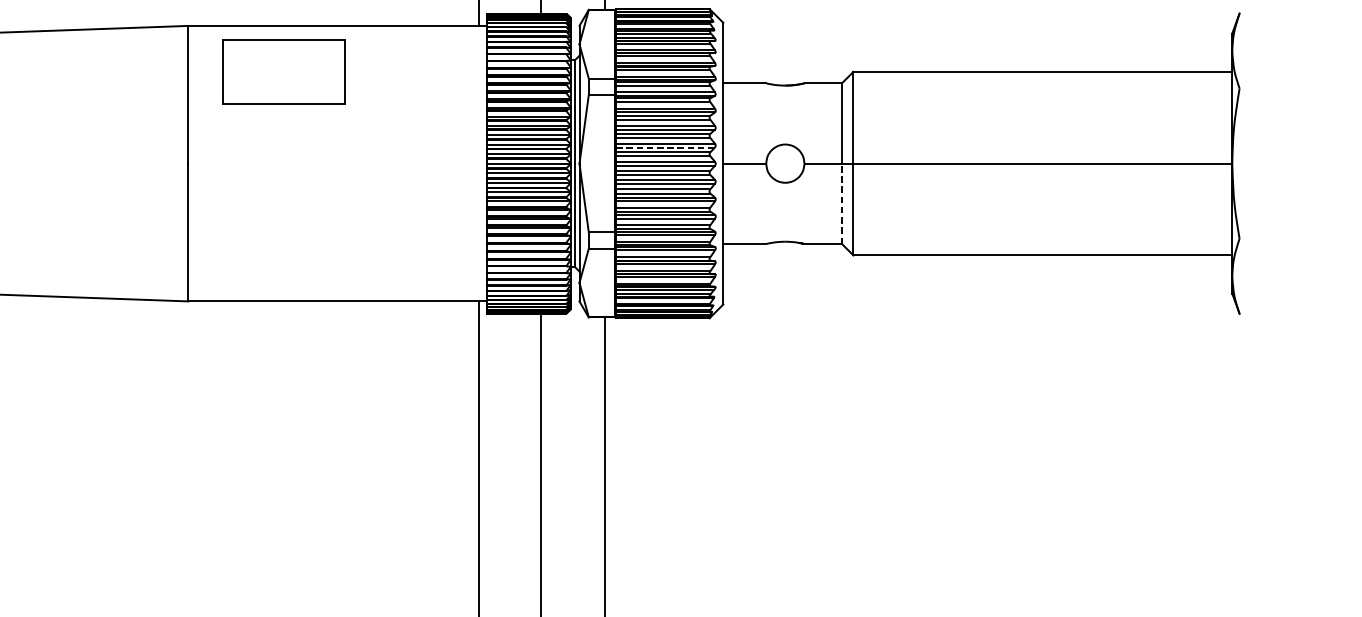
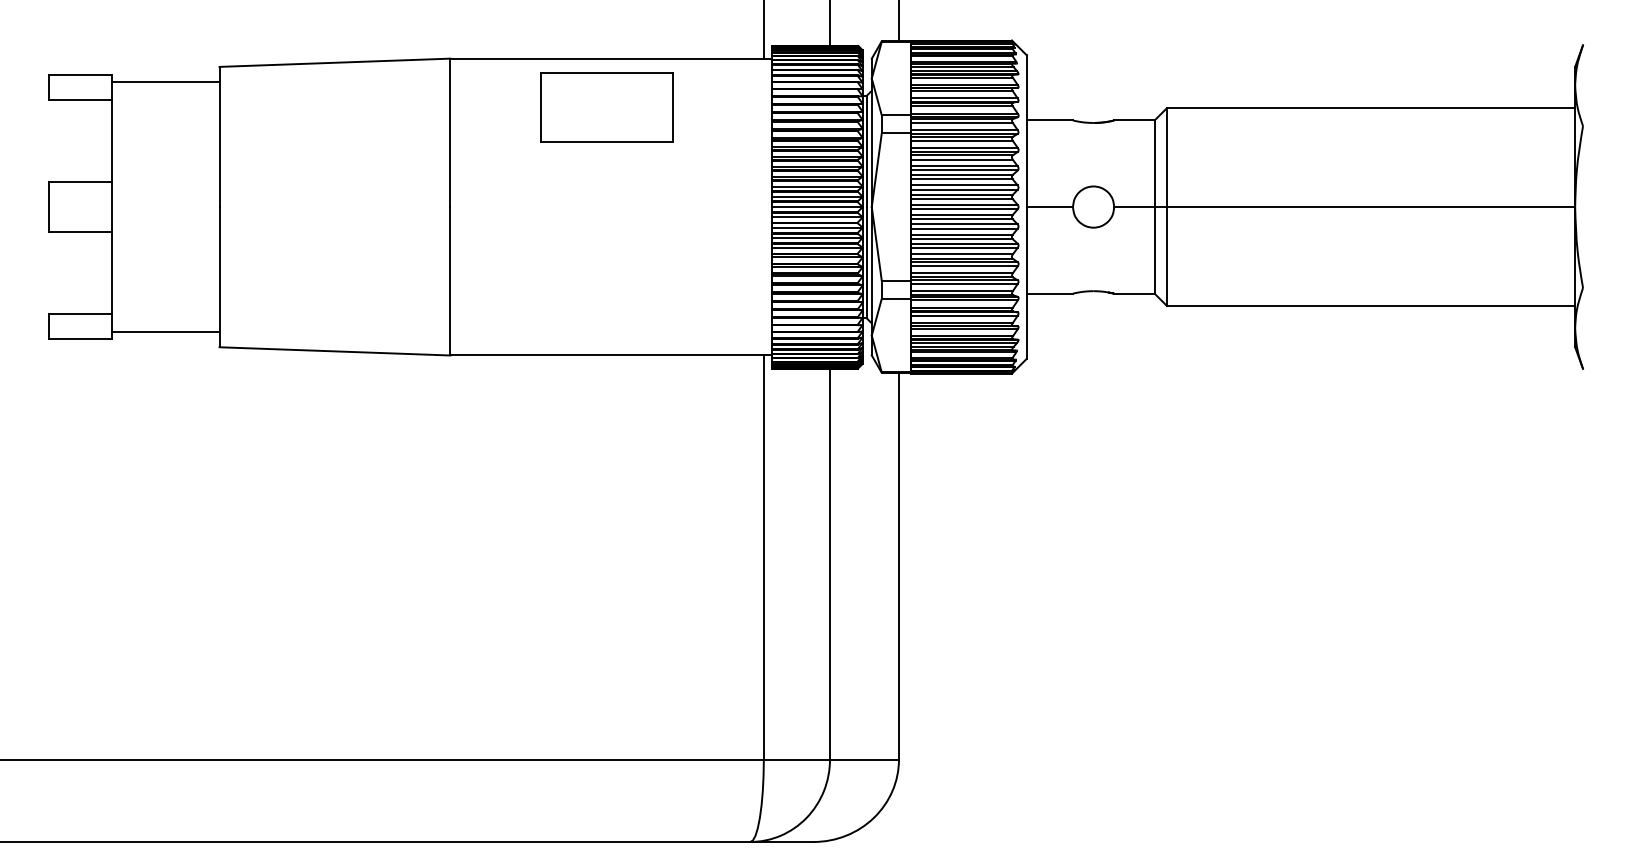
part: (283, 71) -> (606, 107), moved
line: (666, 147) -> (965, 189), dashed -> solid
line: (841, 203) -> (1154, 249), dashed -> solid

